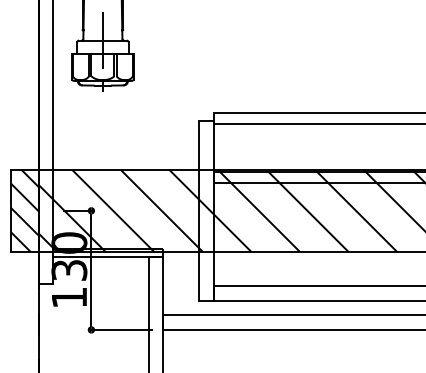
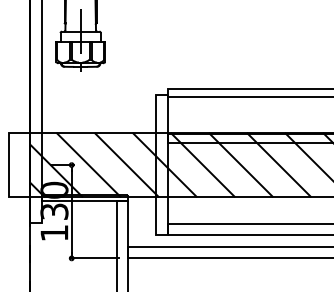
hatch: (24, 210) -> (19, 164), removed

